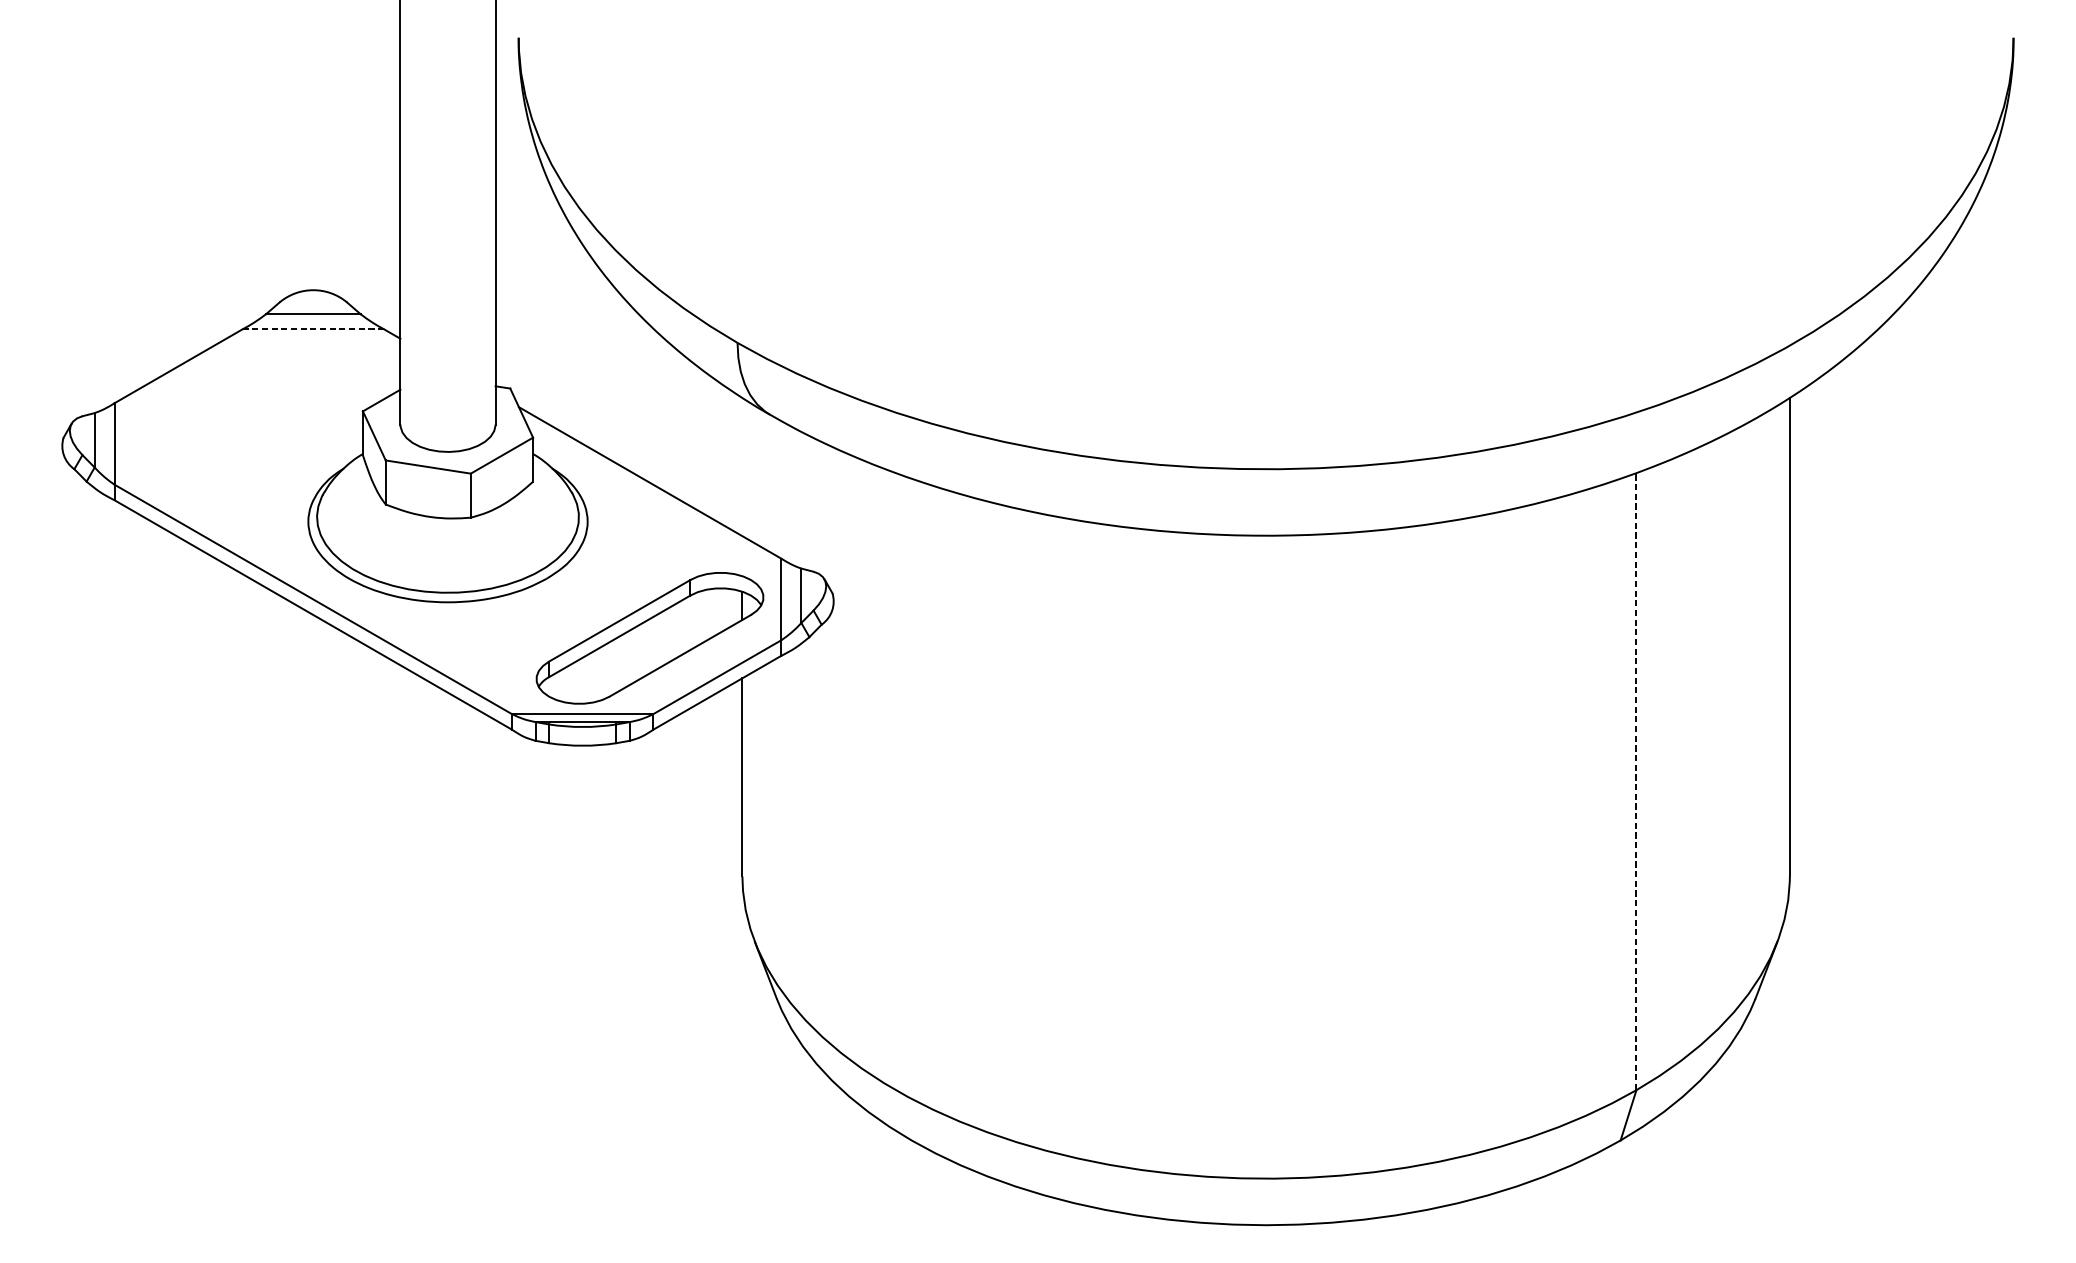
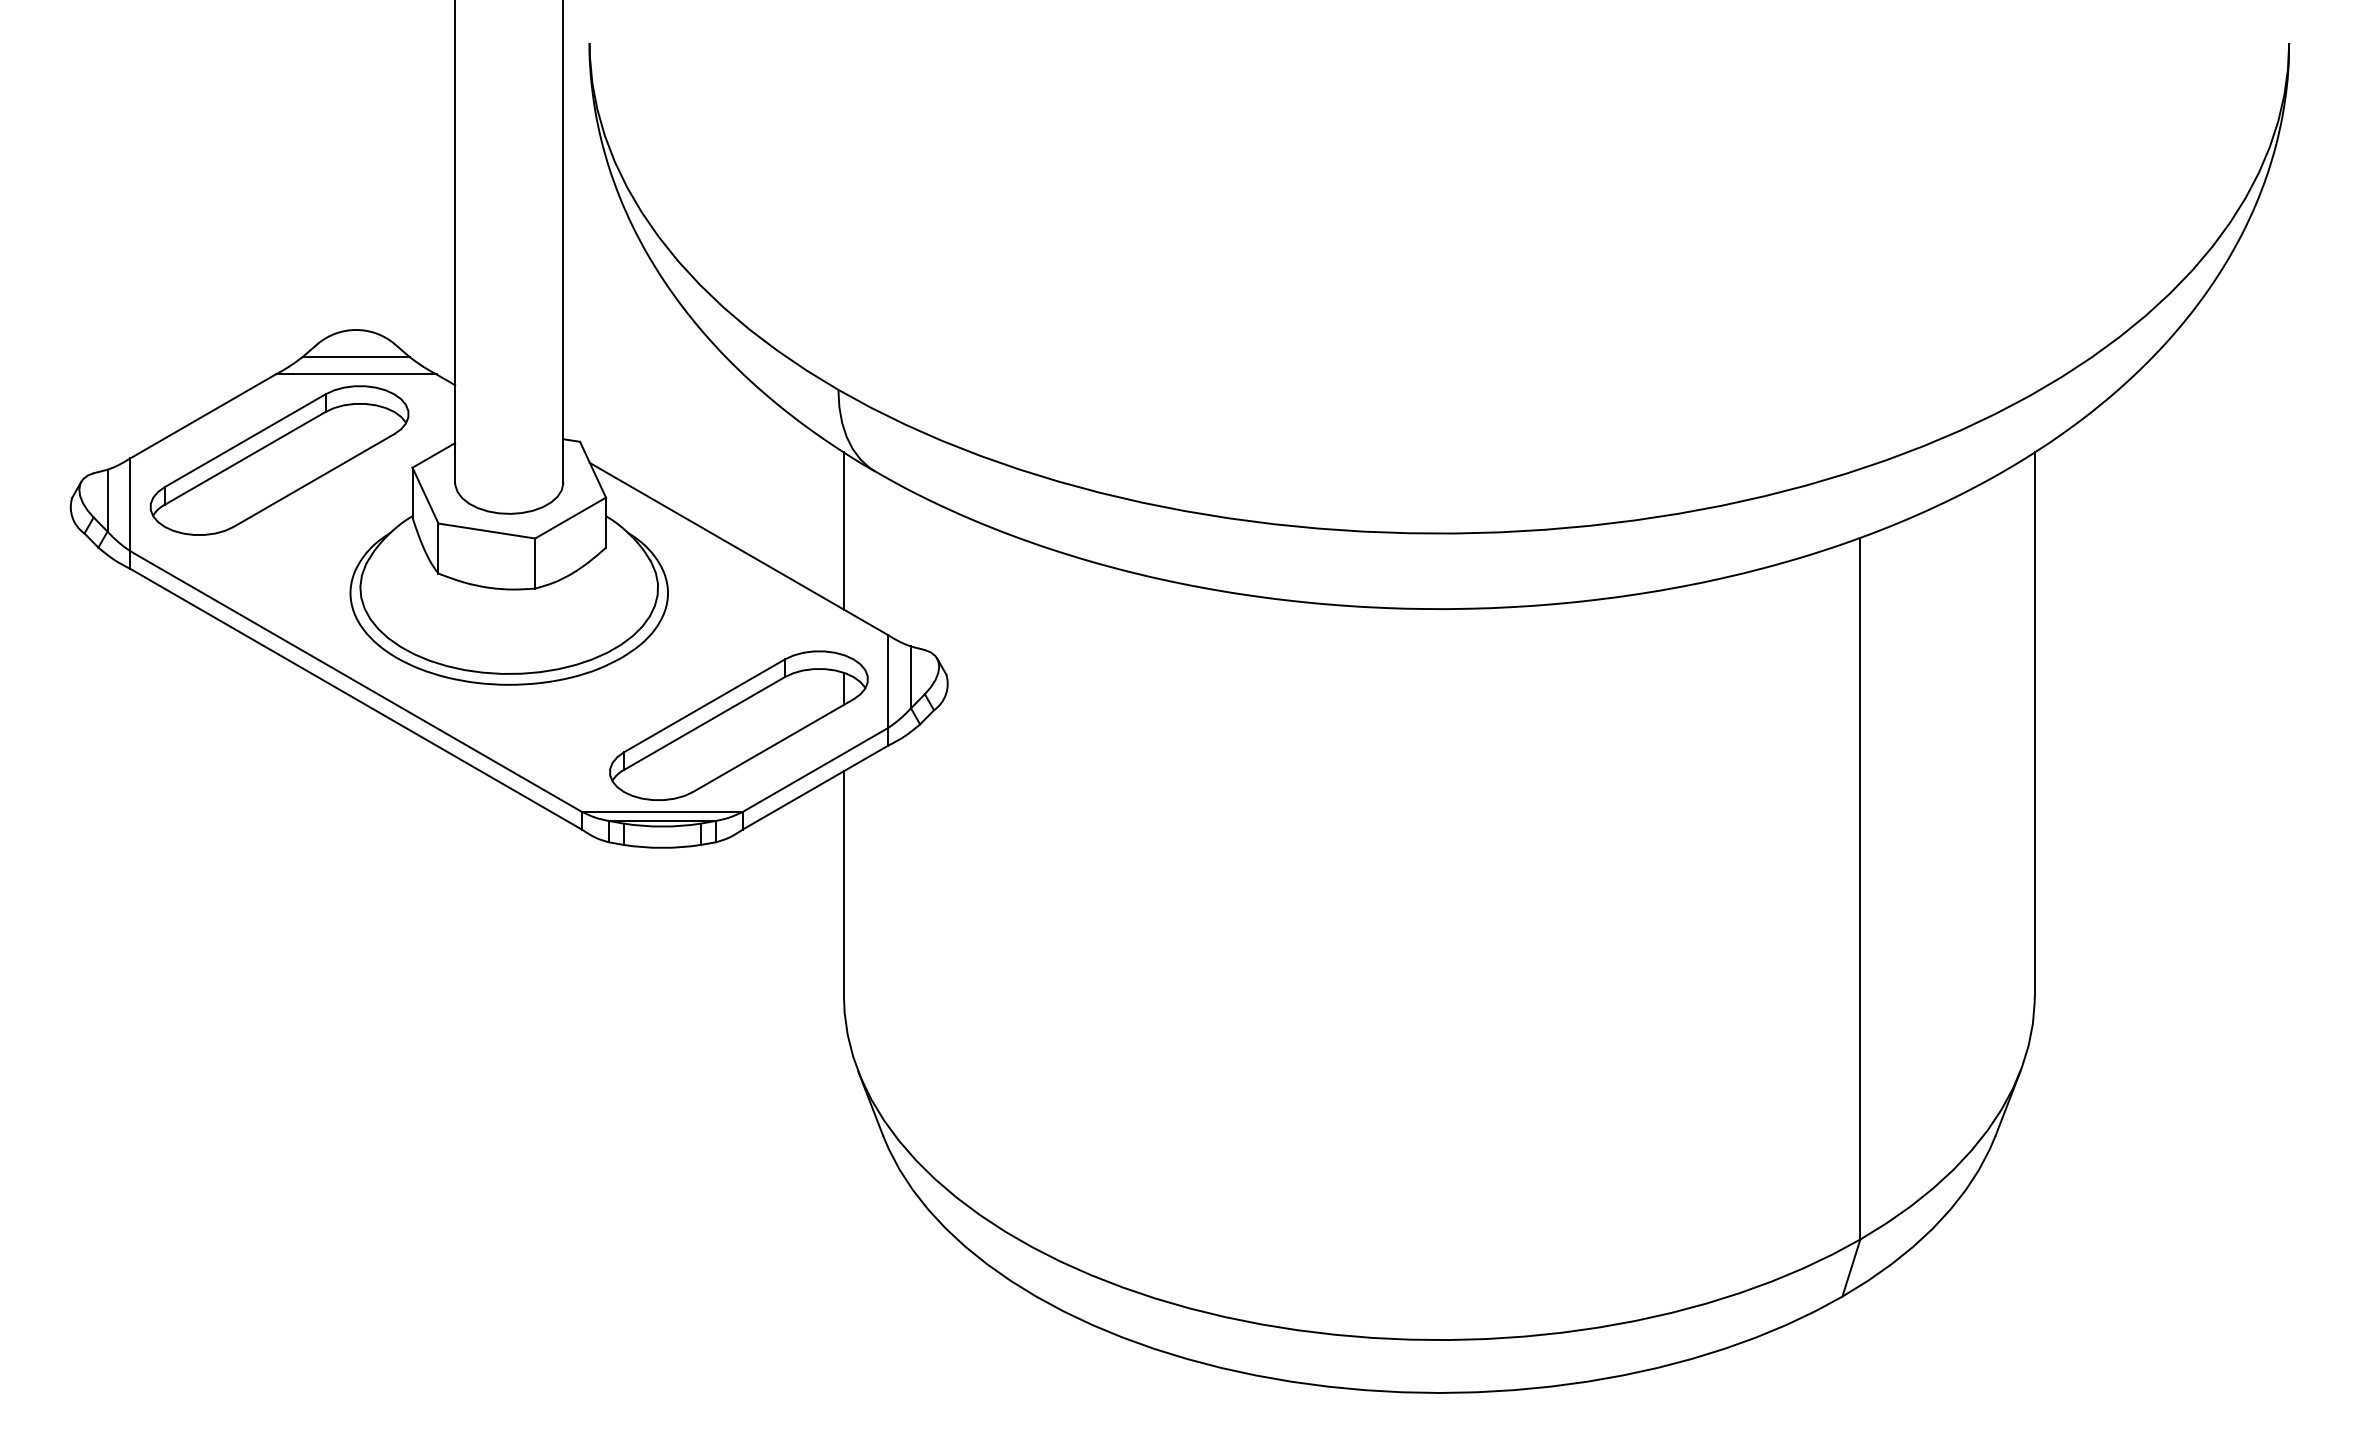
line: (313, 329) -> (356, 374), dashed -> solid
part: (245, 405) -> (279, 460), added
line: (742, 466) -> (843, 530), added
line: (1636, 781) -> (1860, 888), dashed -> solid

